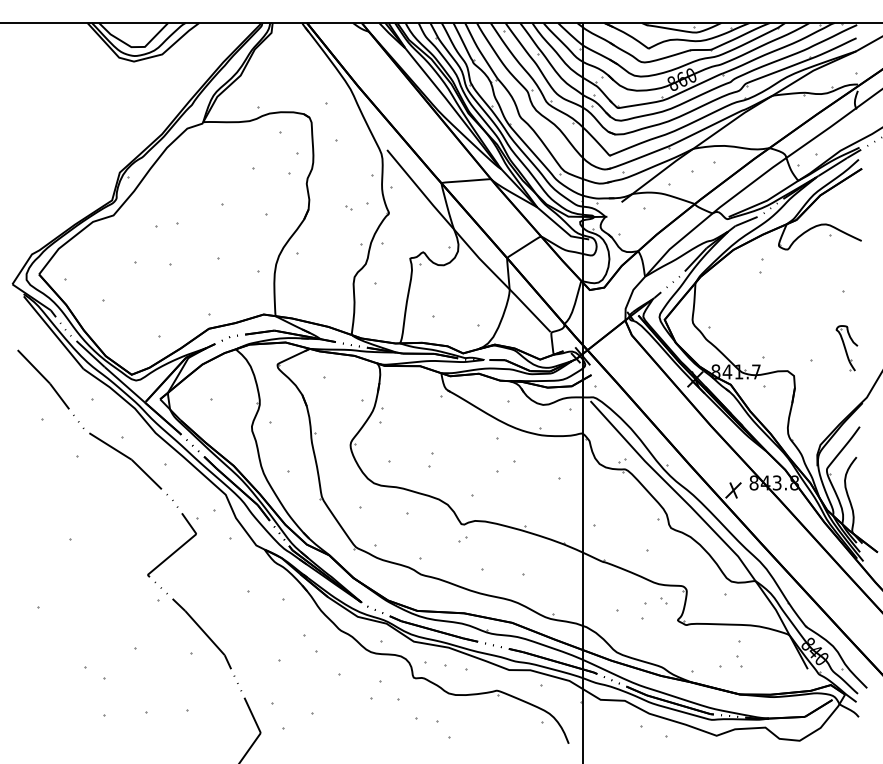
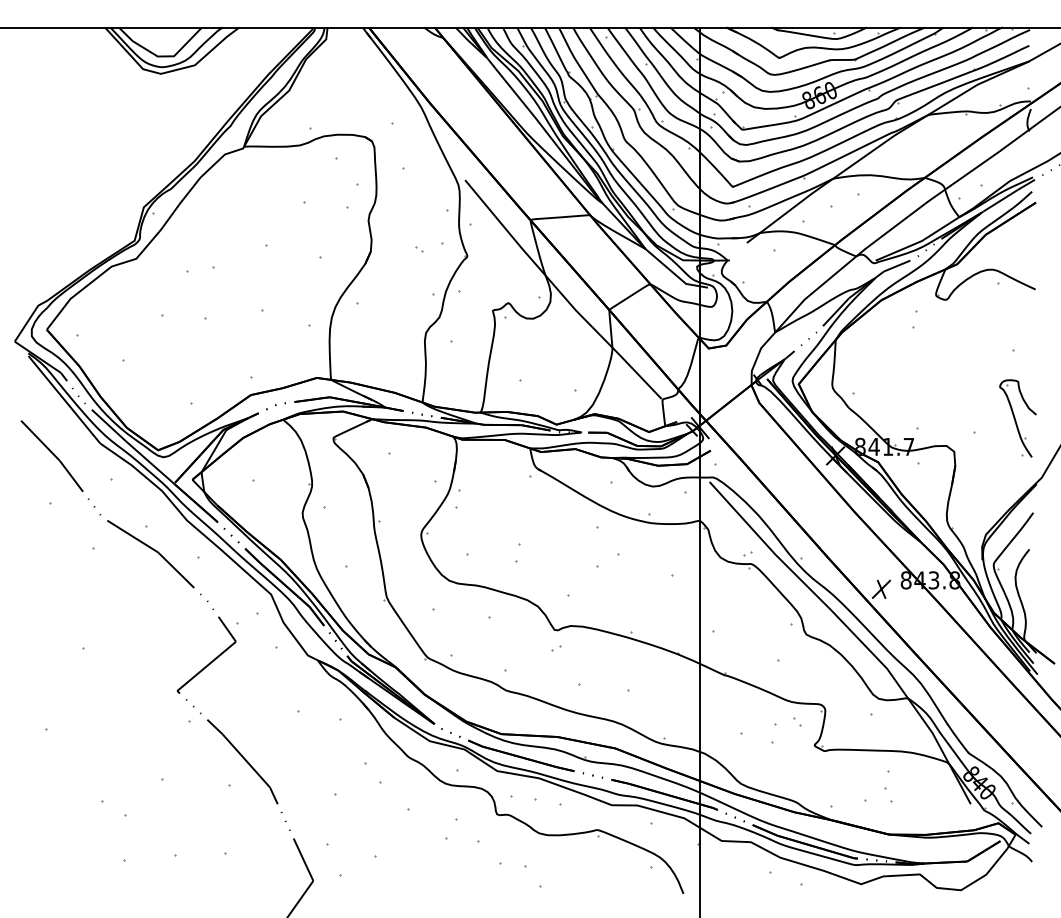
part: (846, 348) -> (1017, 418), size x1.43

